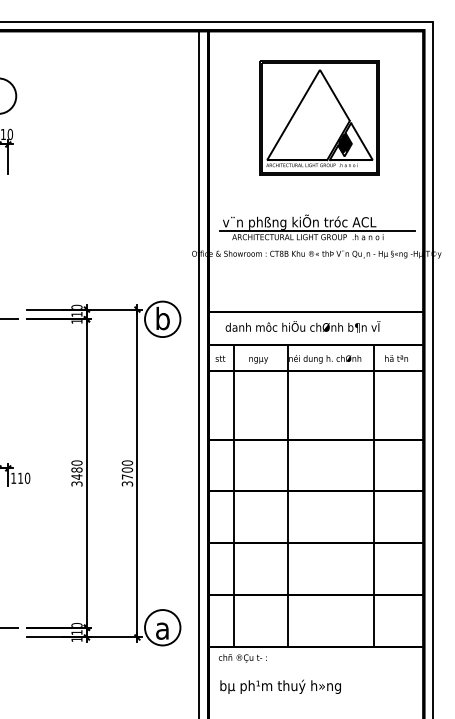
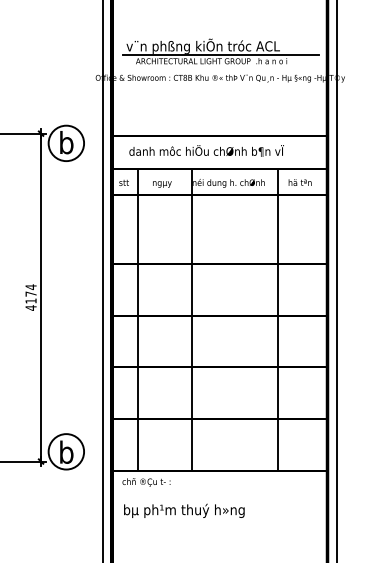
text: (127, 473) -> (31, 297), 3700 -> 4174
text: (162, 627) -> (66, 451), a -> b

